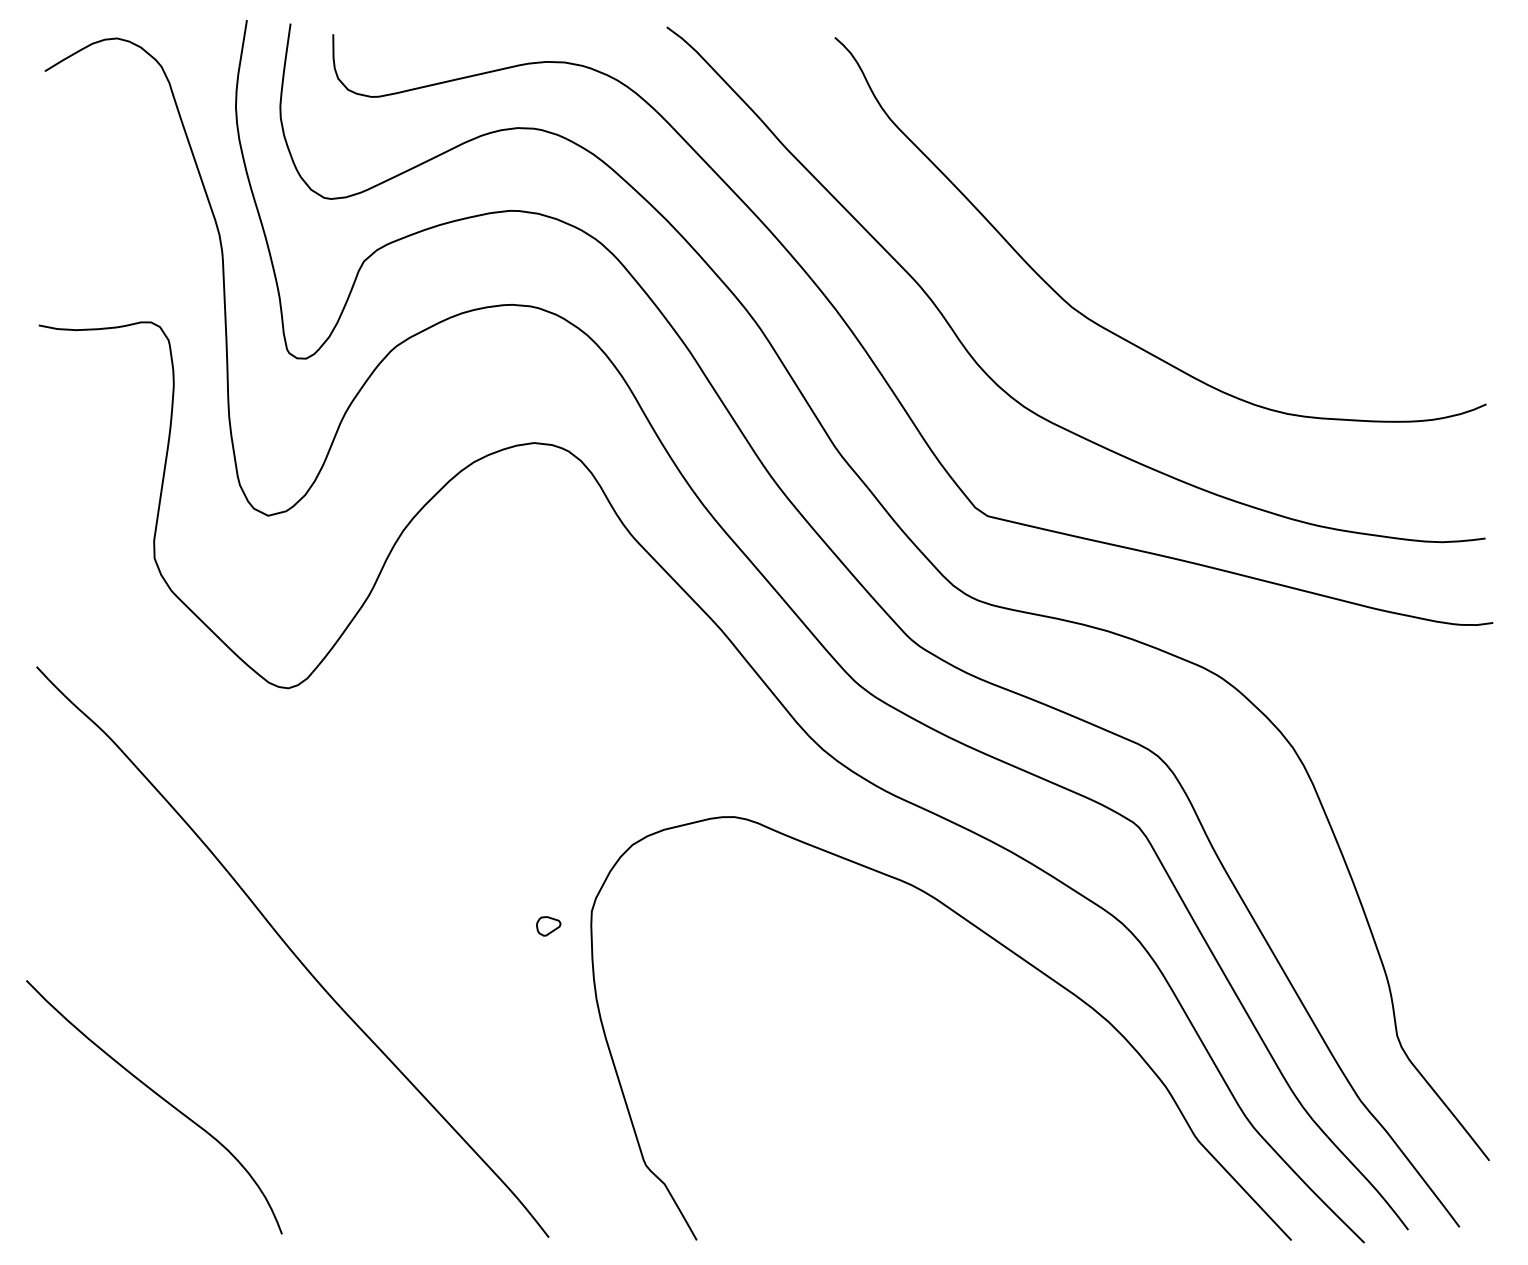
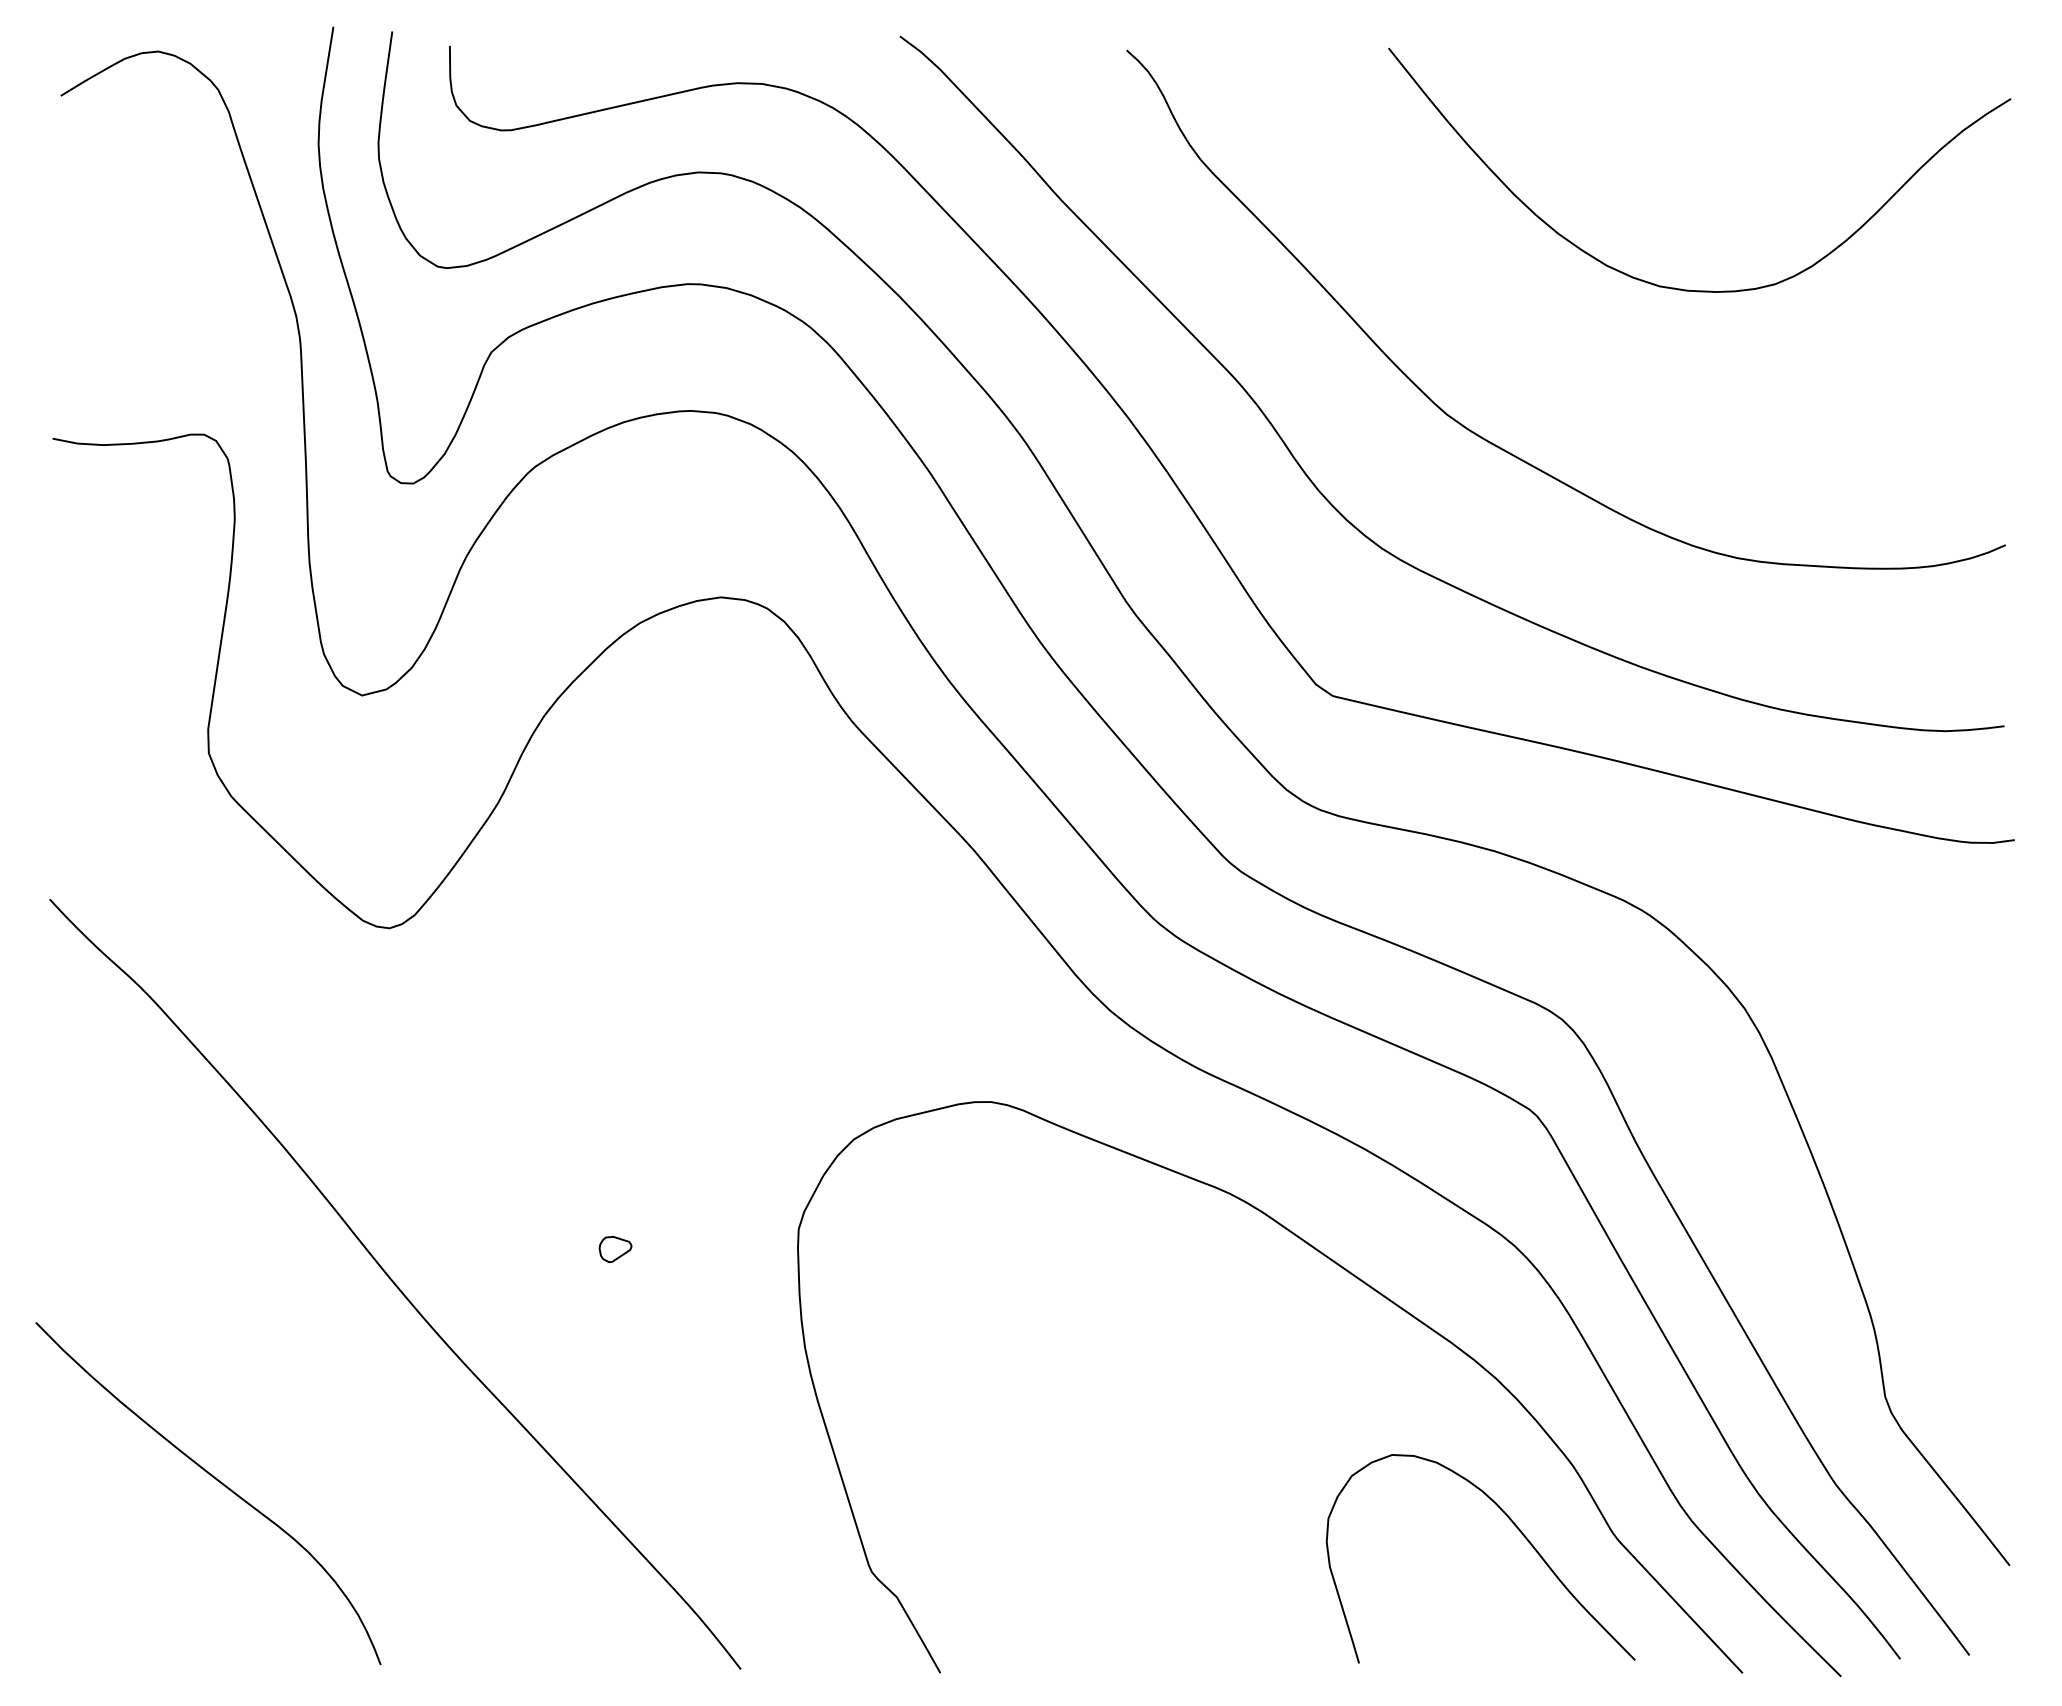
curve: (1246, 214) -> (1681, 288), added
part: (548, 926) -> (615, 1249), moved
curve: (1124, 1133) -> (1517, 1529), added

